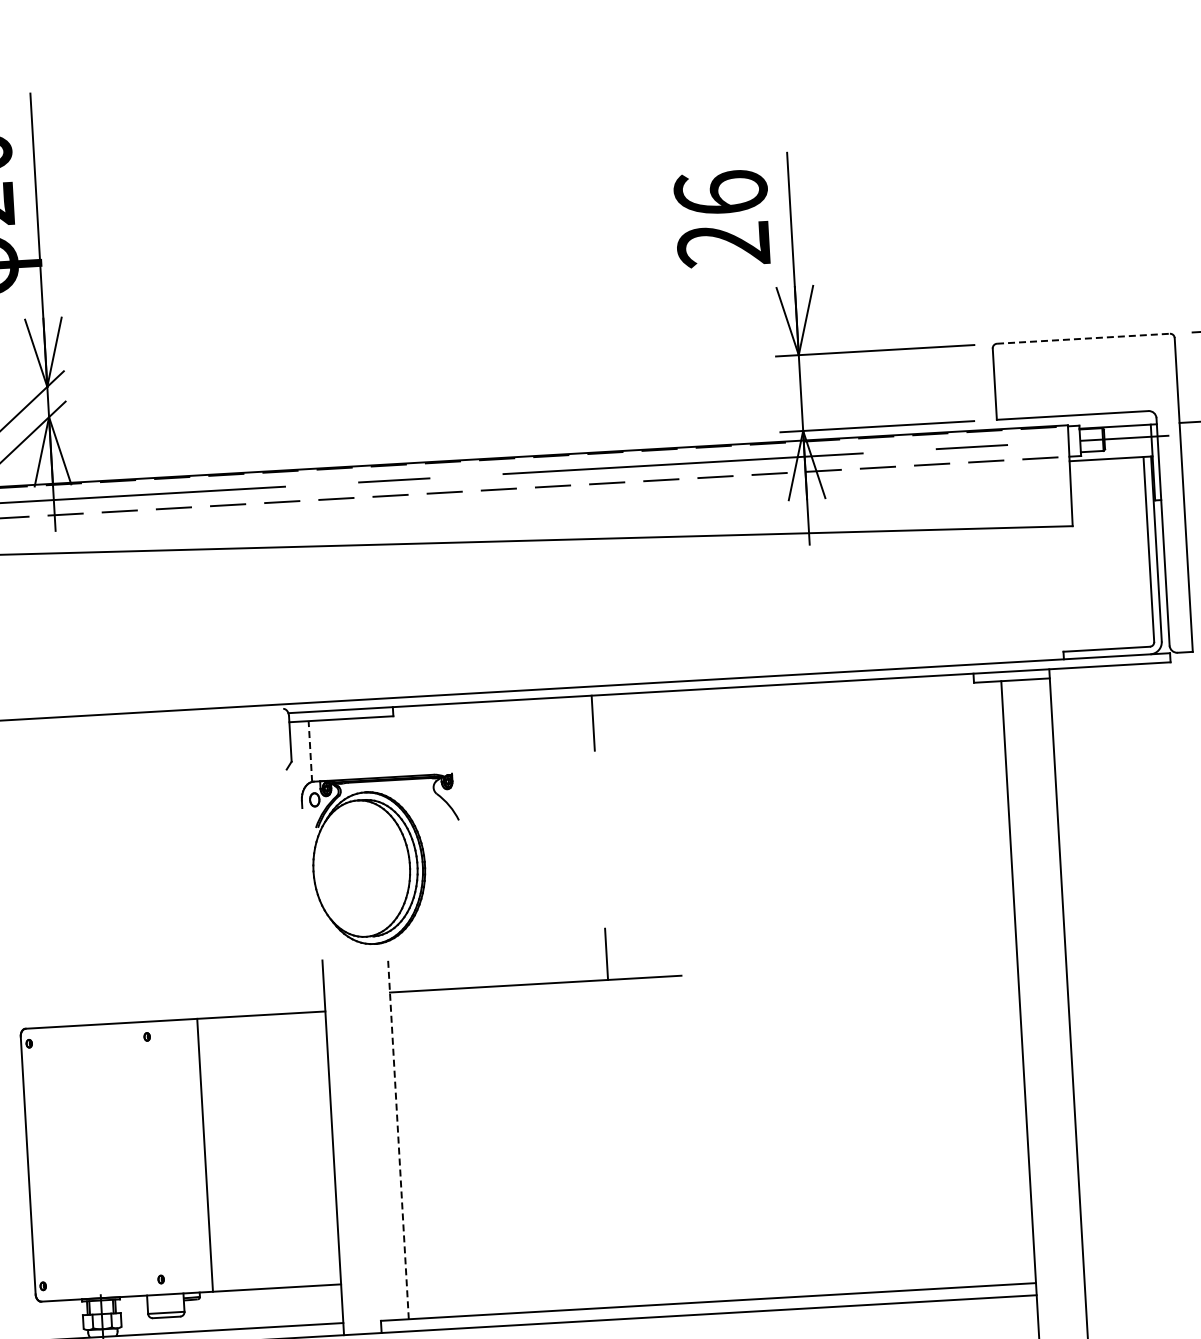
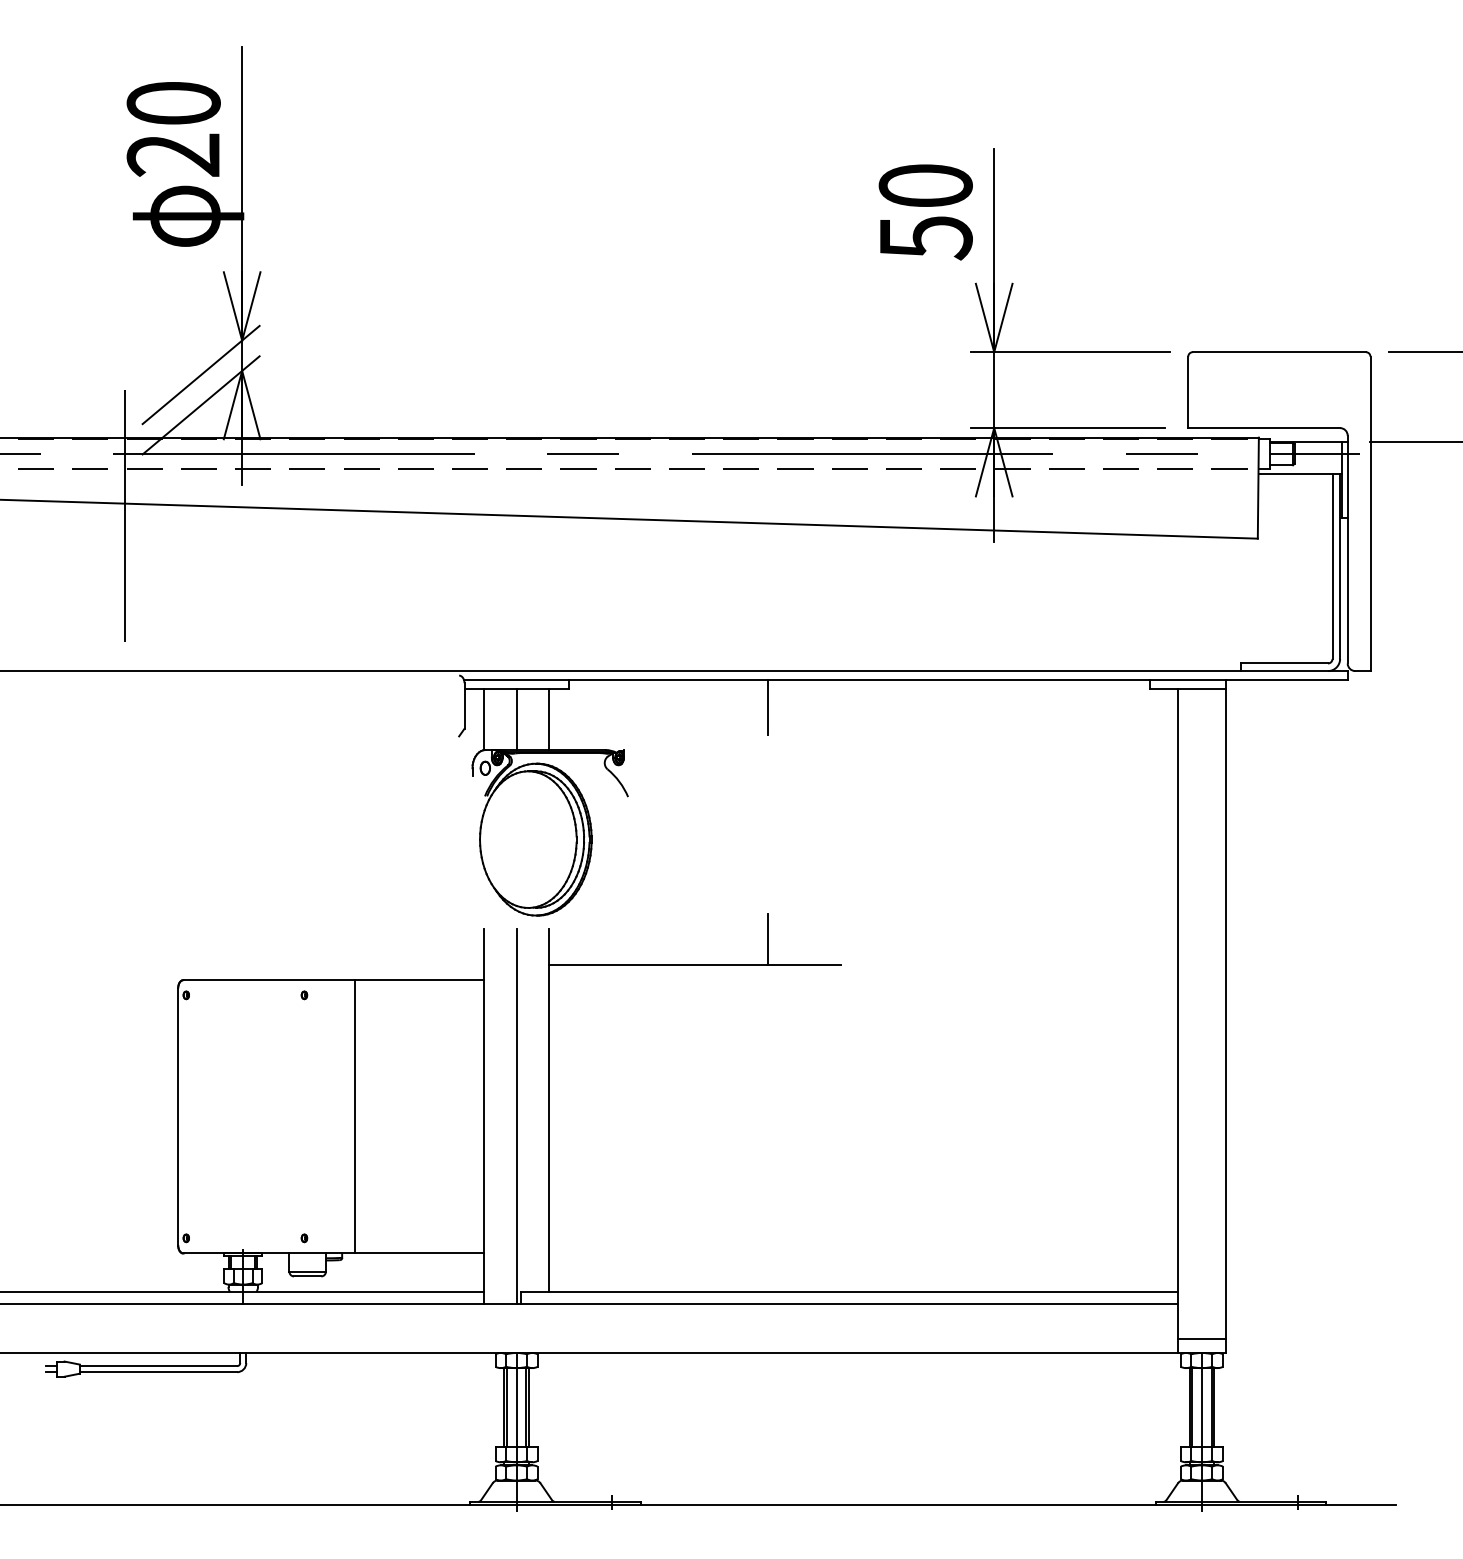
text: (722, 219) -> (925, 212), 26 -> 50
line: (1083, 339) -> (1279, 352), dashed -> solid
line: (375, 747) -> (549, 719), added
line: (343, 749) -> (516, 719), added
line: (310, 751) -> (483, 719), dashed -> solid
line: (398, 1137) -> (549, 1110), dashed -> solid
line: (365, 1145) -> (516, 1116), added
line: (1062, 1328) -> (1201, 1339), added

